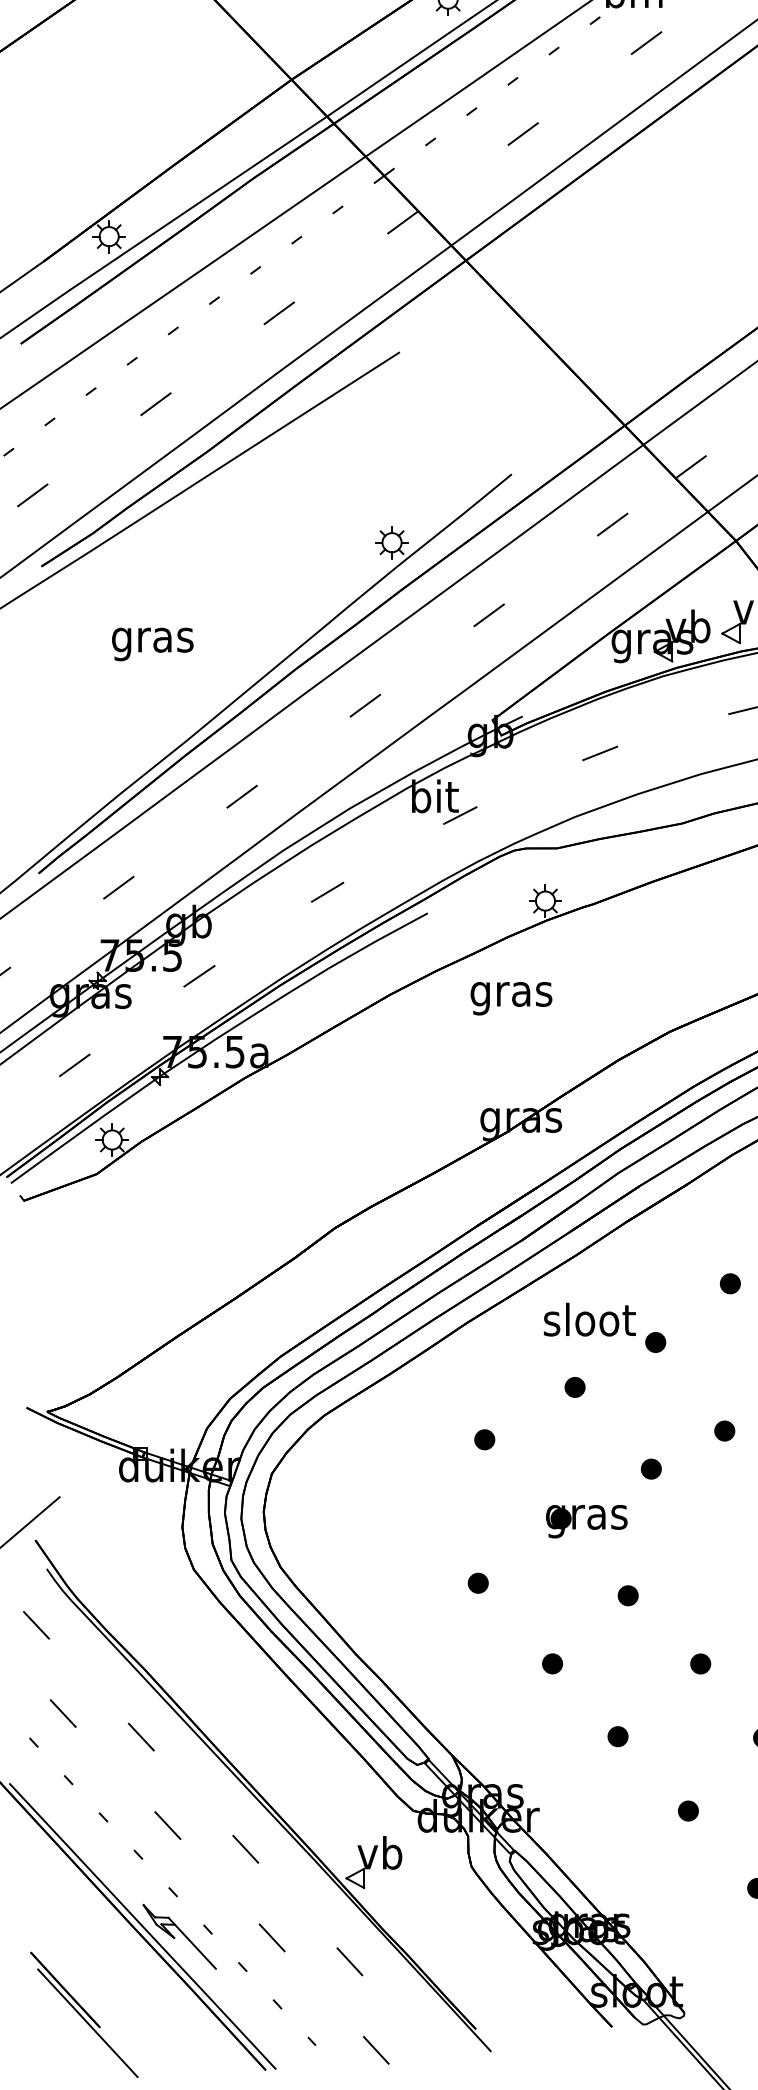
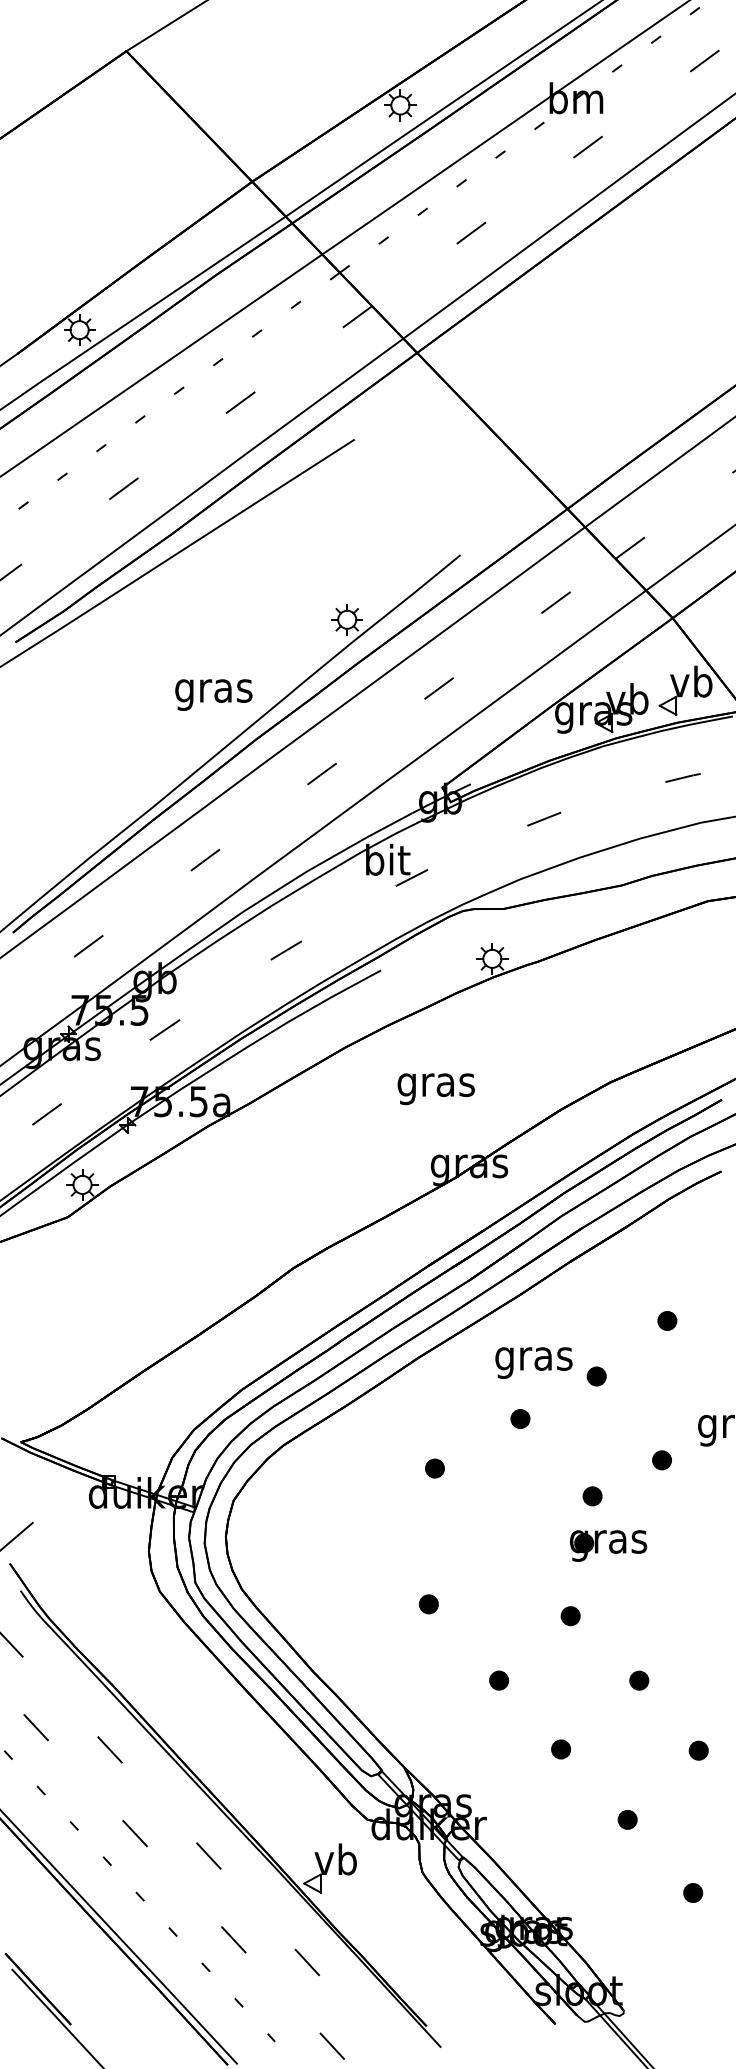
text: (152, 643) -> (213, 694), moved
text: (510, 998) -> (435, 1089), moved
text: (589, 1323) -> (534, 1358), sloot -> gras
part: (586, 1521) -> (608, 1545), moved
part: (179, 1936) -> (146, 1938), removed

